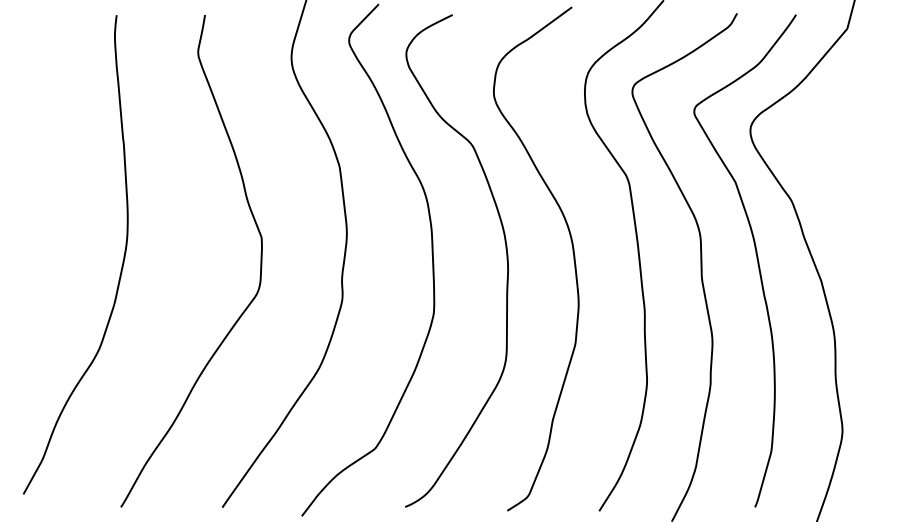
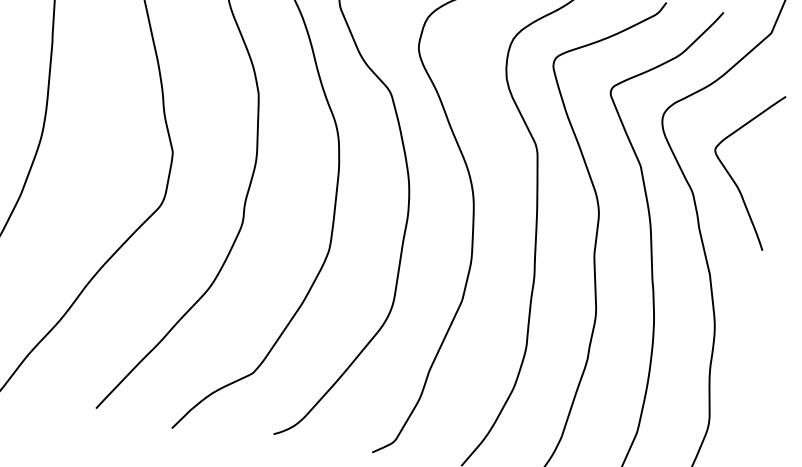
curve: (829, 179) -> (732, 177), added

